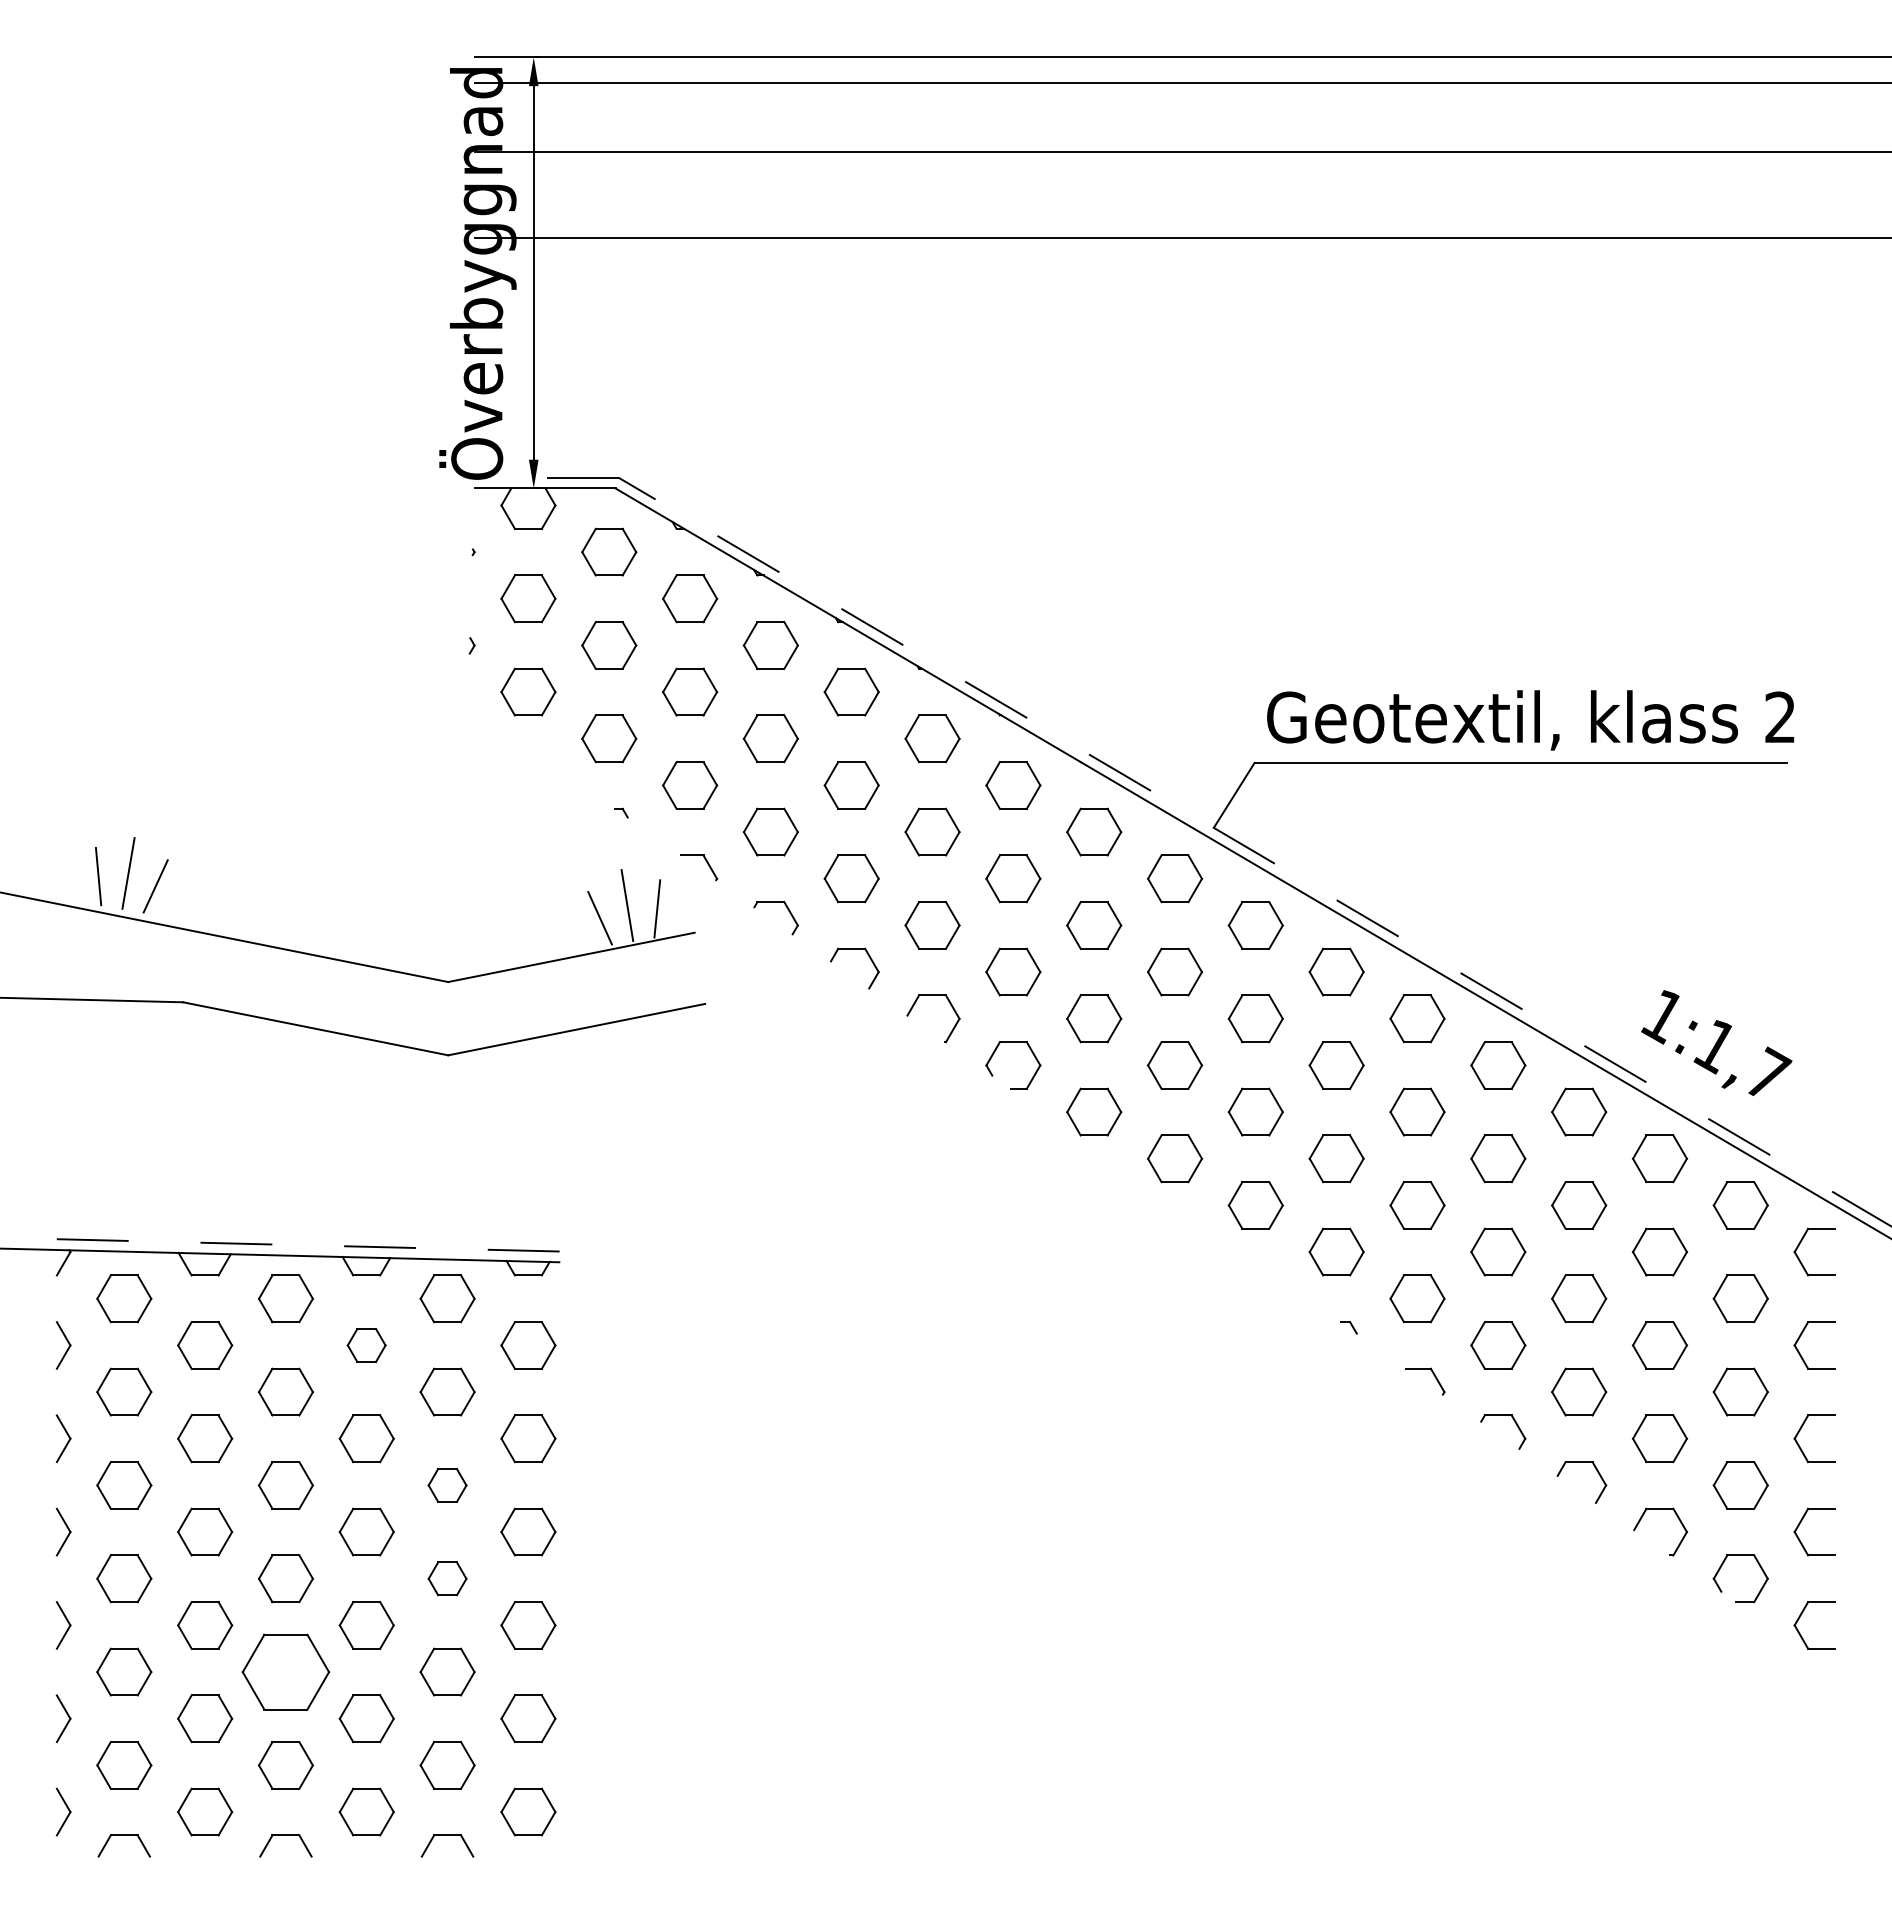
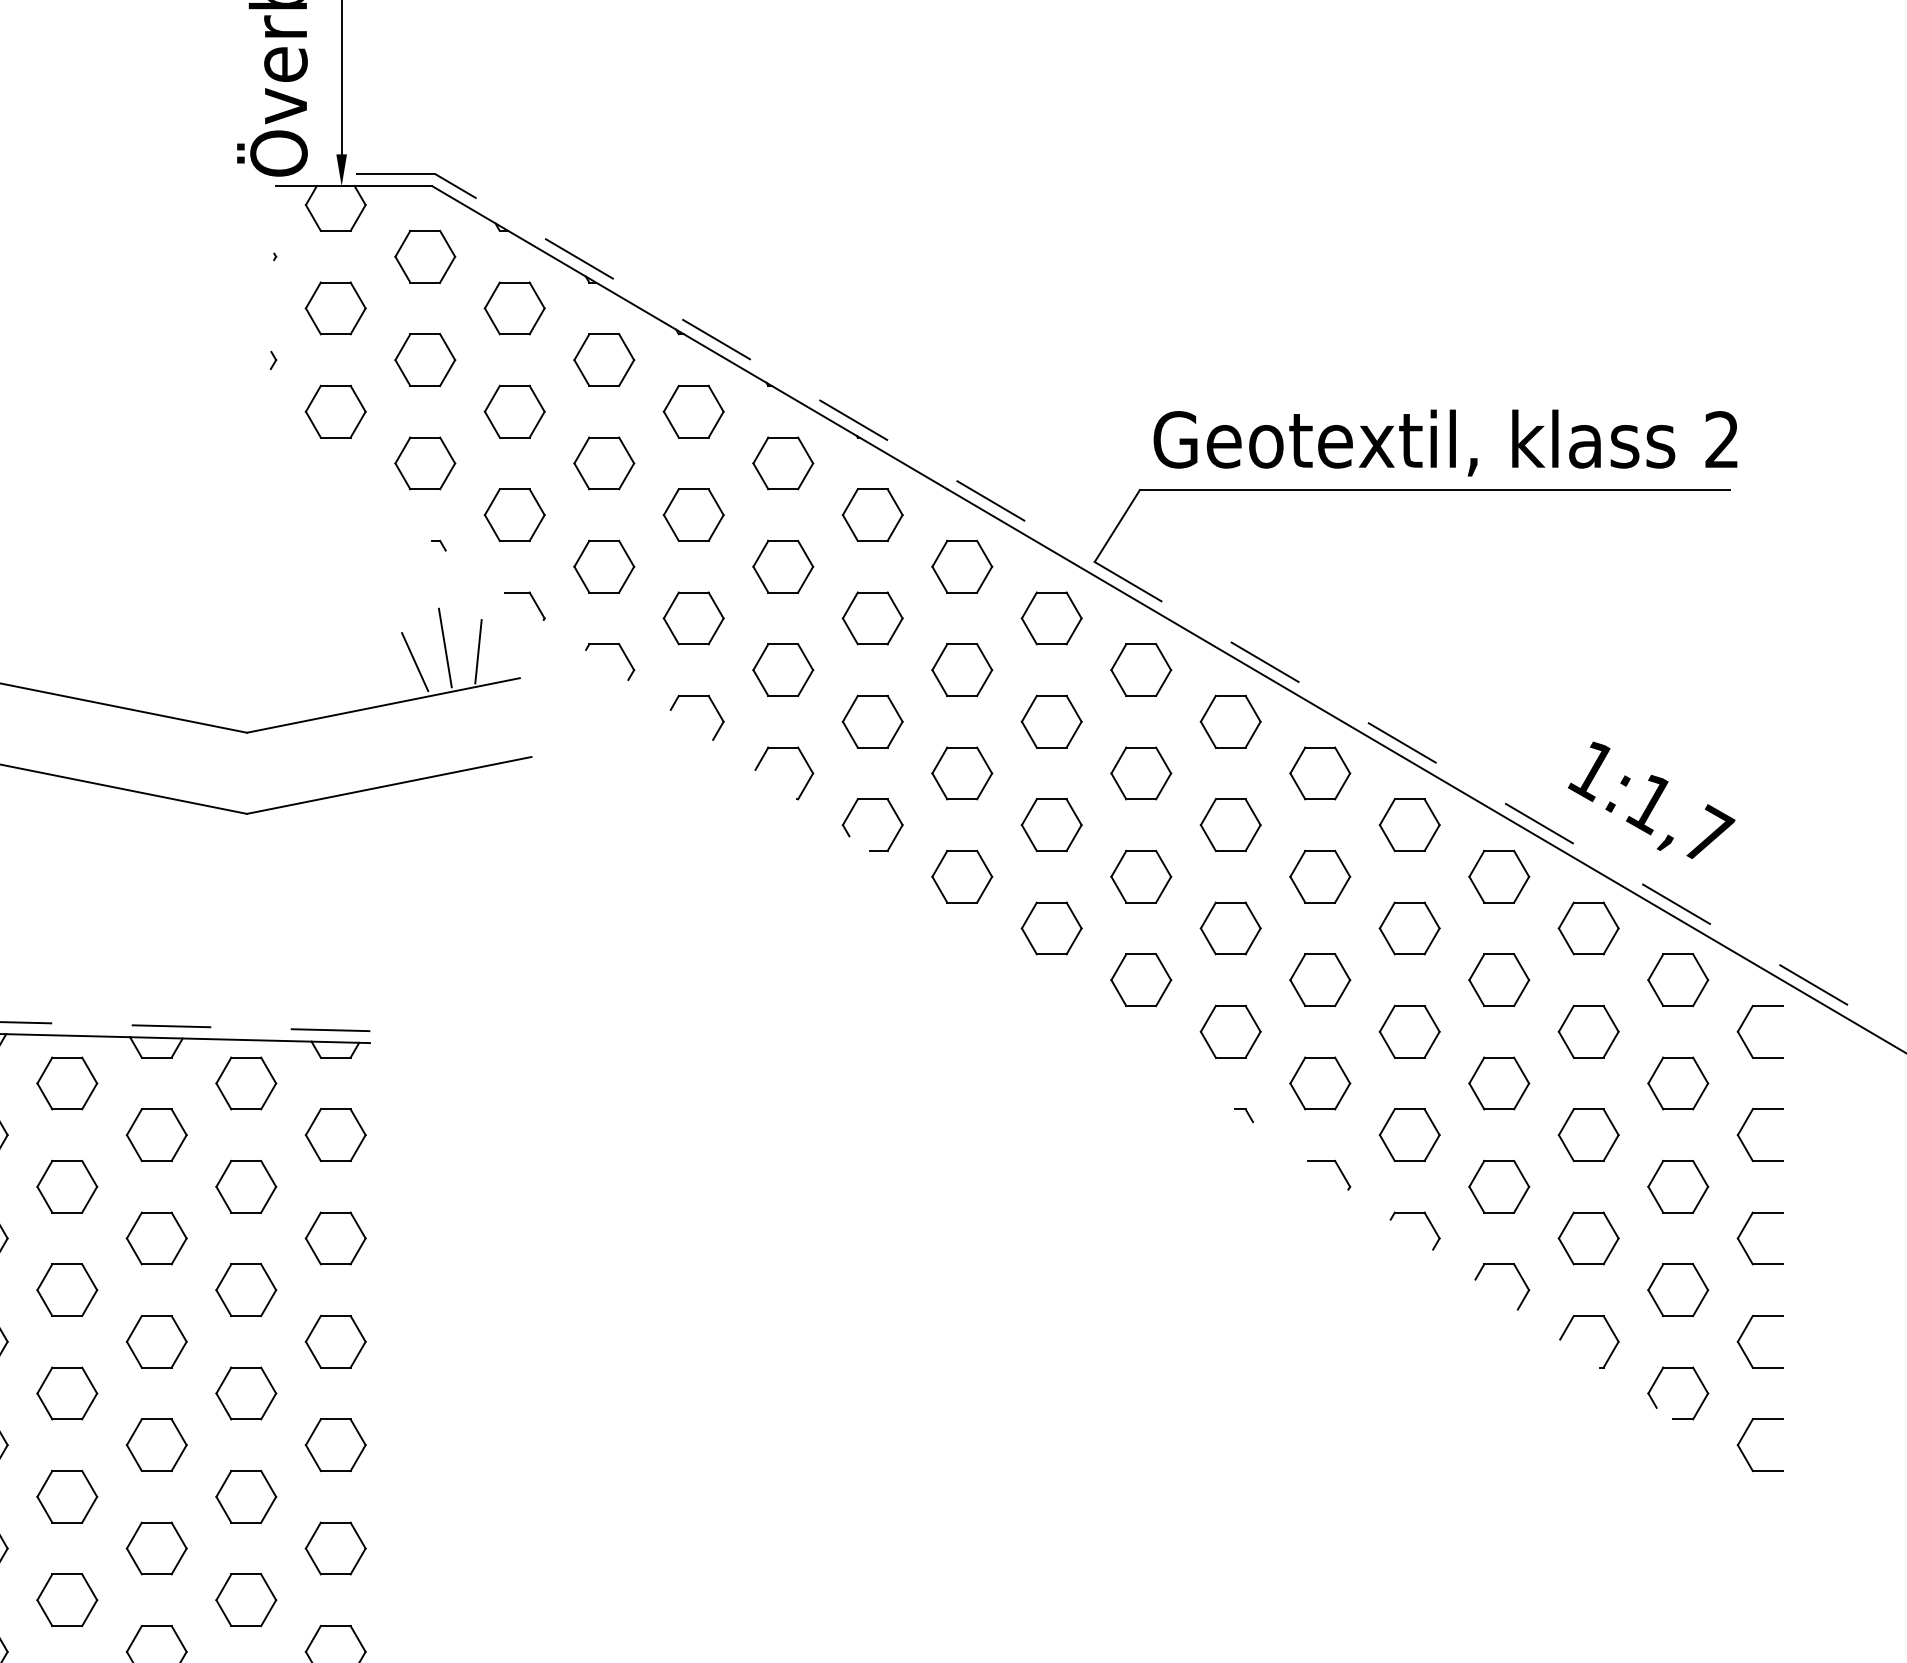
part: (366, 1345) -> (156, 1135), size x1.43
part: (447, 1485) -> (246, 1290), size x1.43
part: (447, 1578) -> (246, 1393), size x1.43
part: (285, 1671) -> (66, 1496), size x0.62

